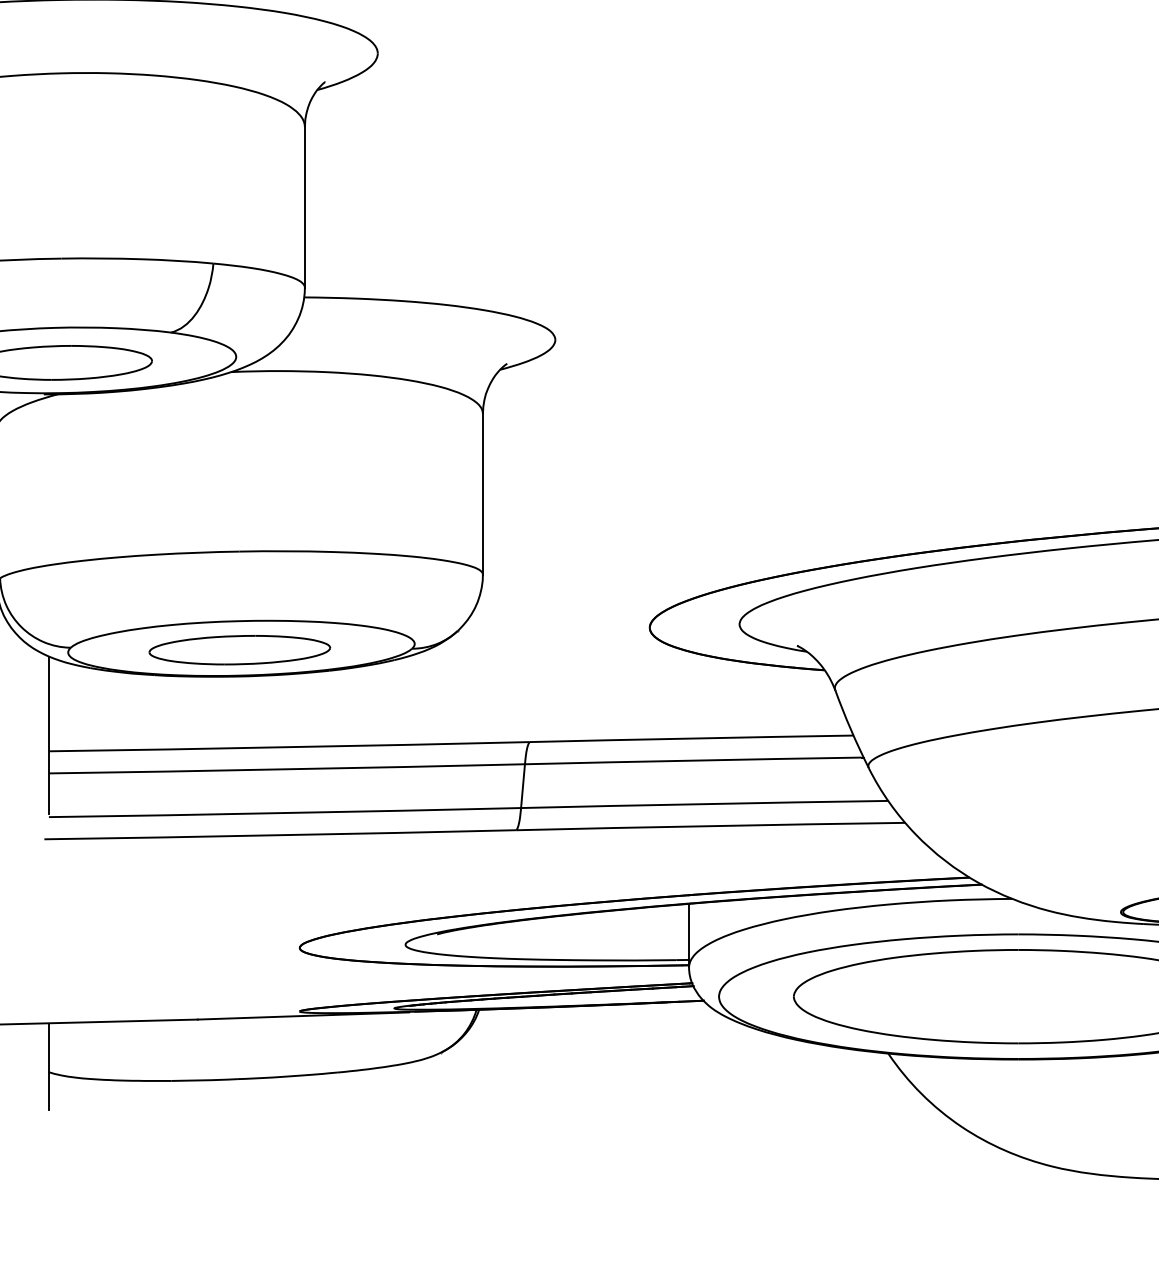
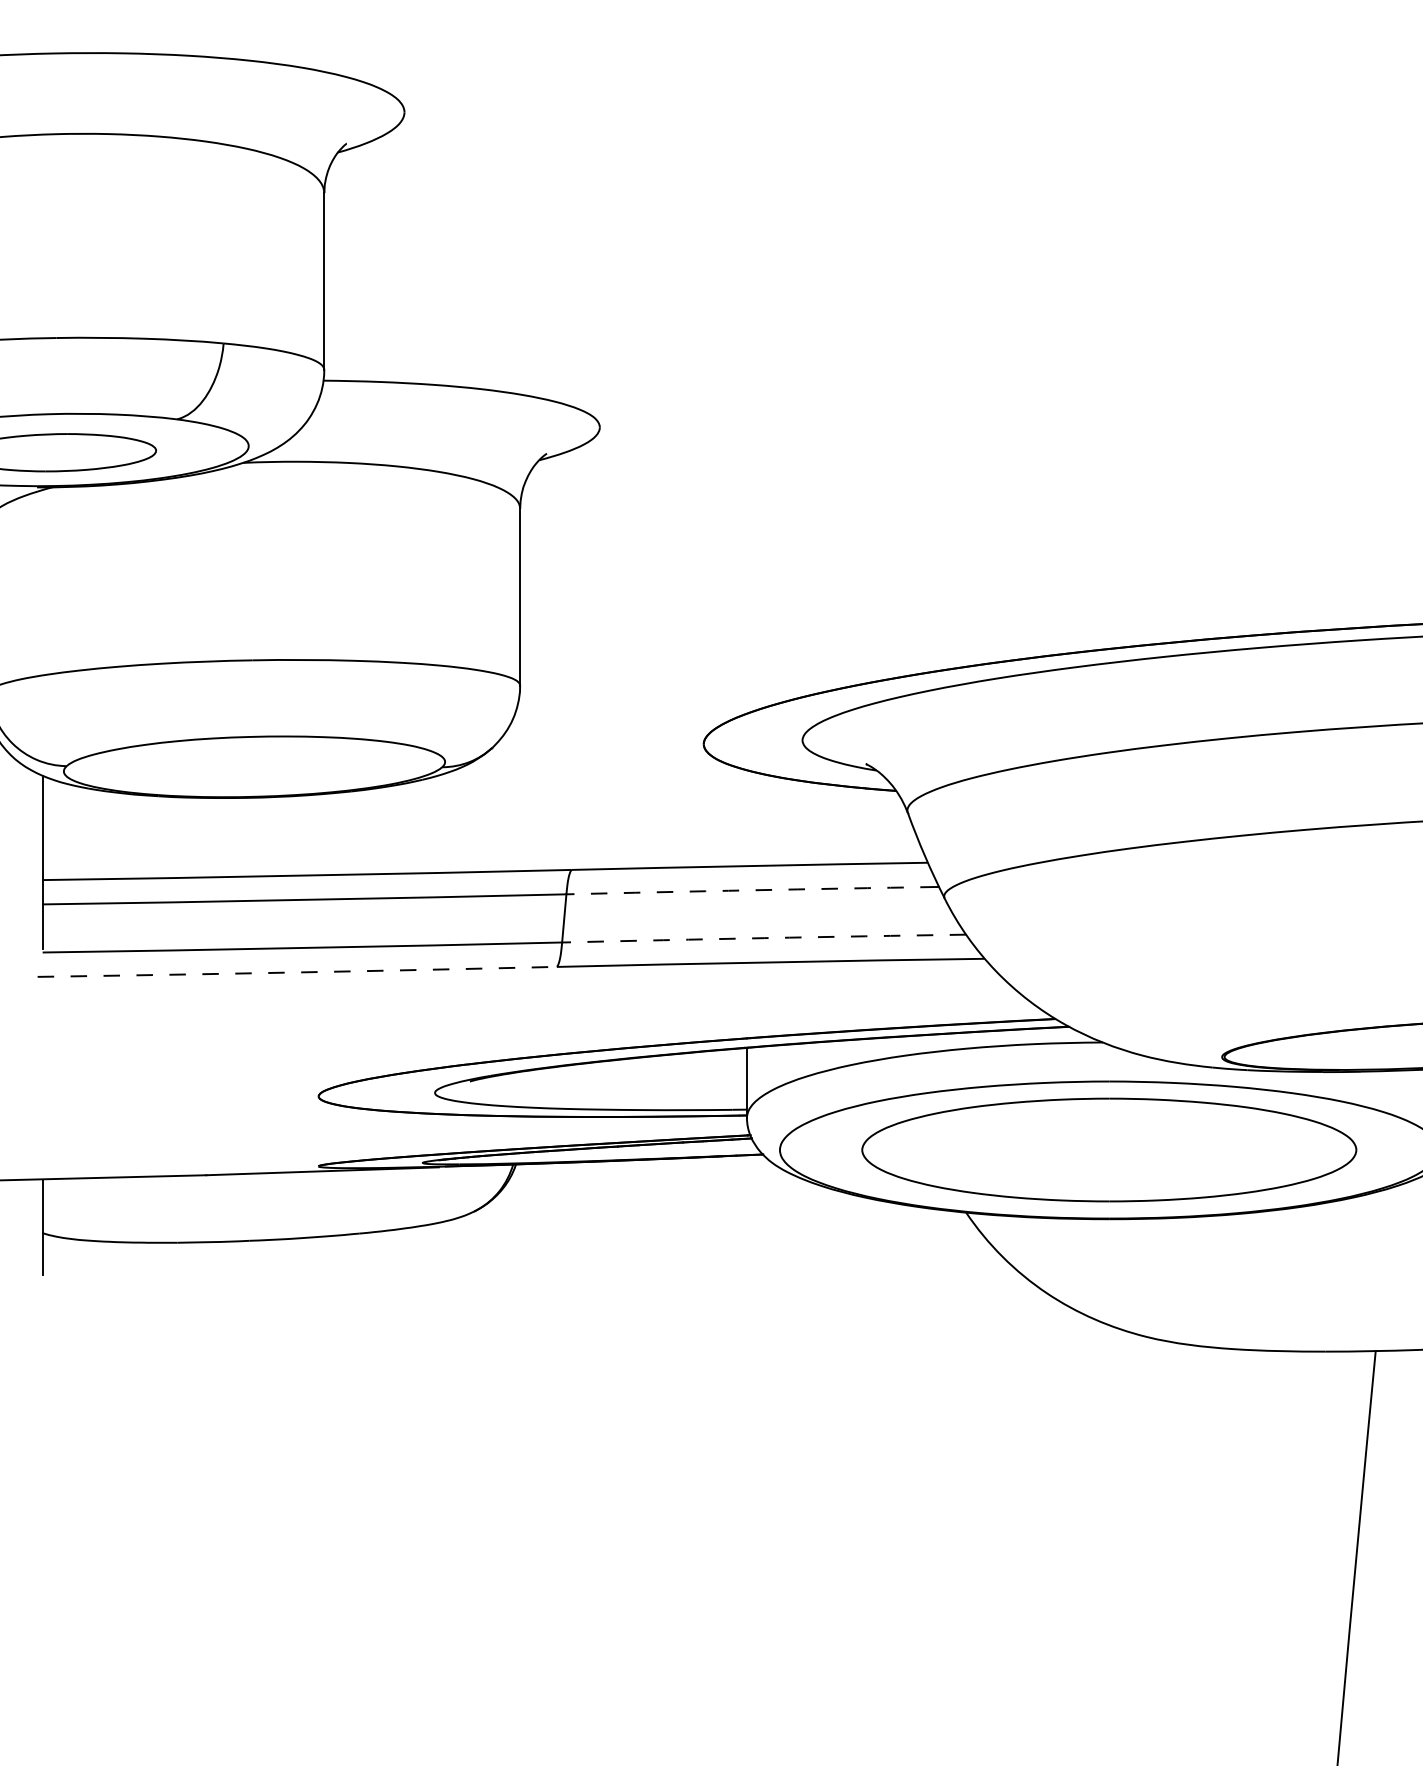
part: (239, 649) -> (252, 768), removed
arc: (693, 760) -> (751, 890), solid -> dashed
arc: (705, 804) -> (764, 938), solid -> dashed
arc: (280, 835) -> (297, 972), solid -> dashed

